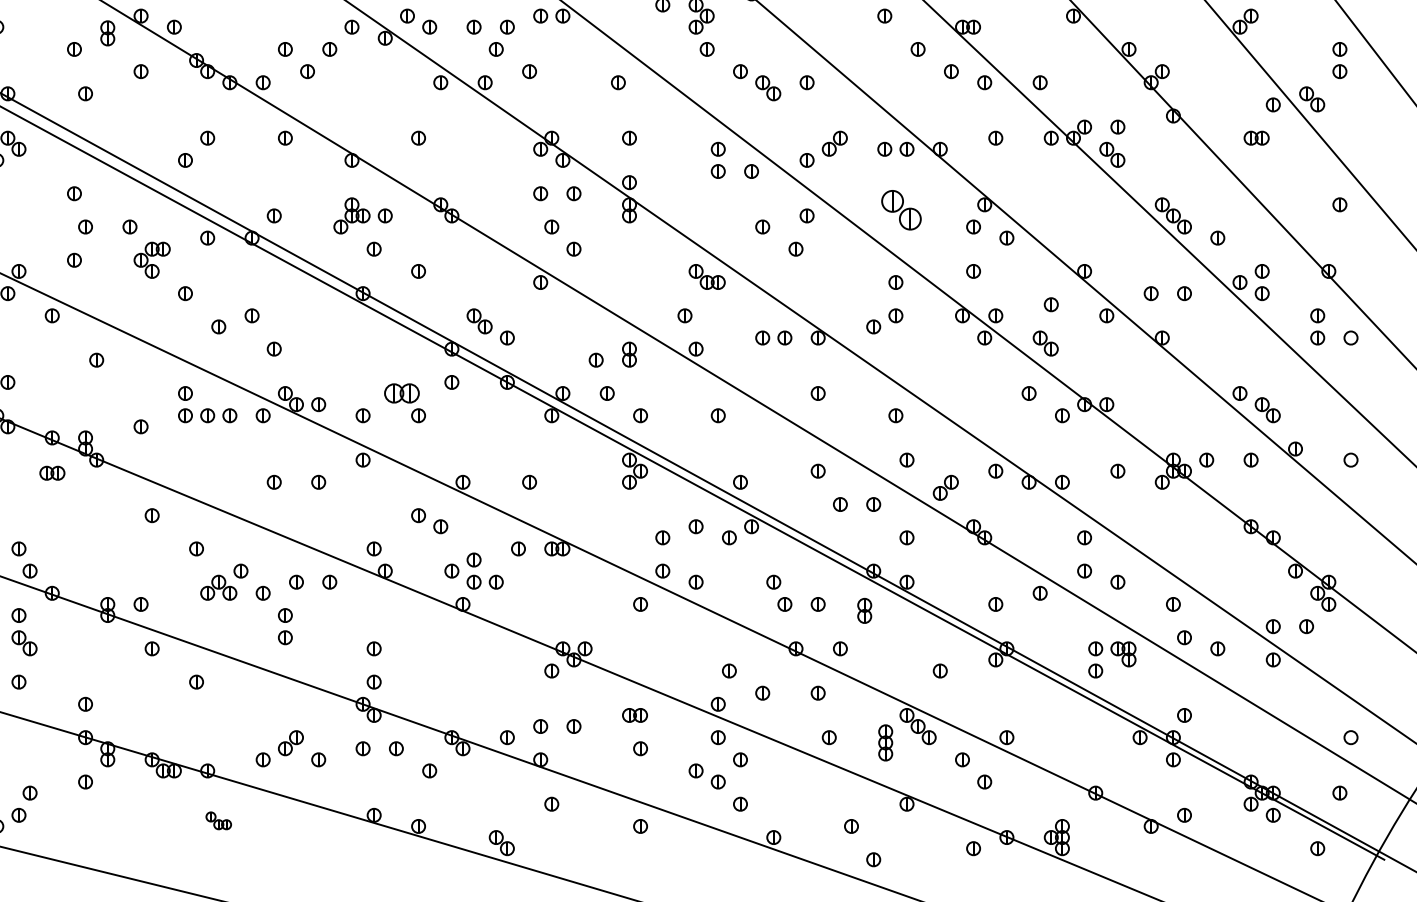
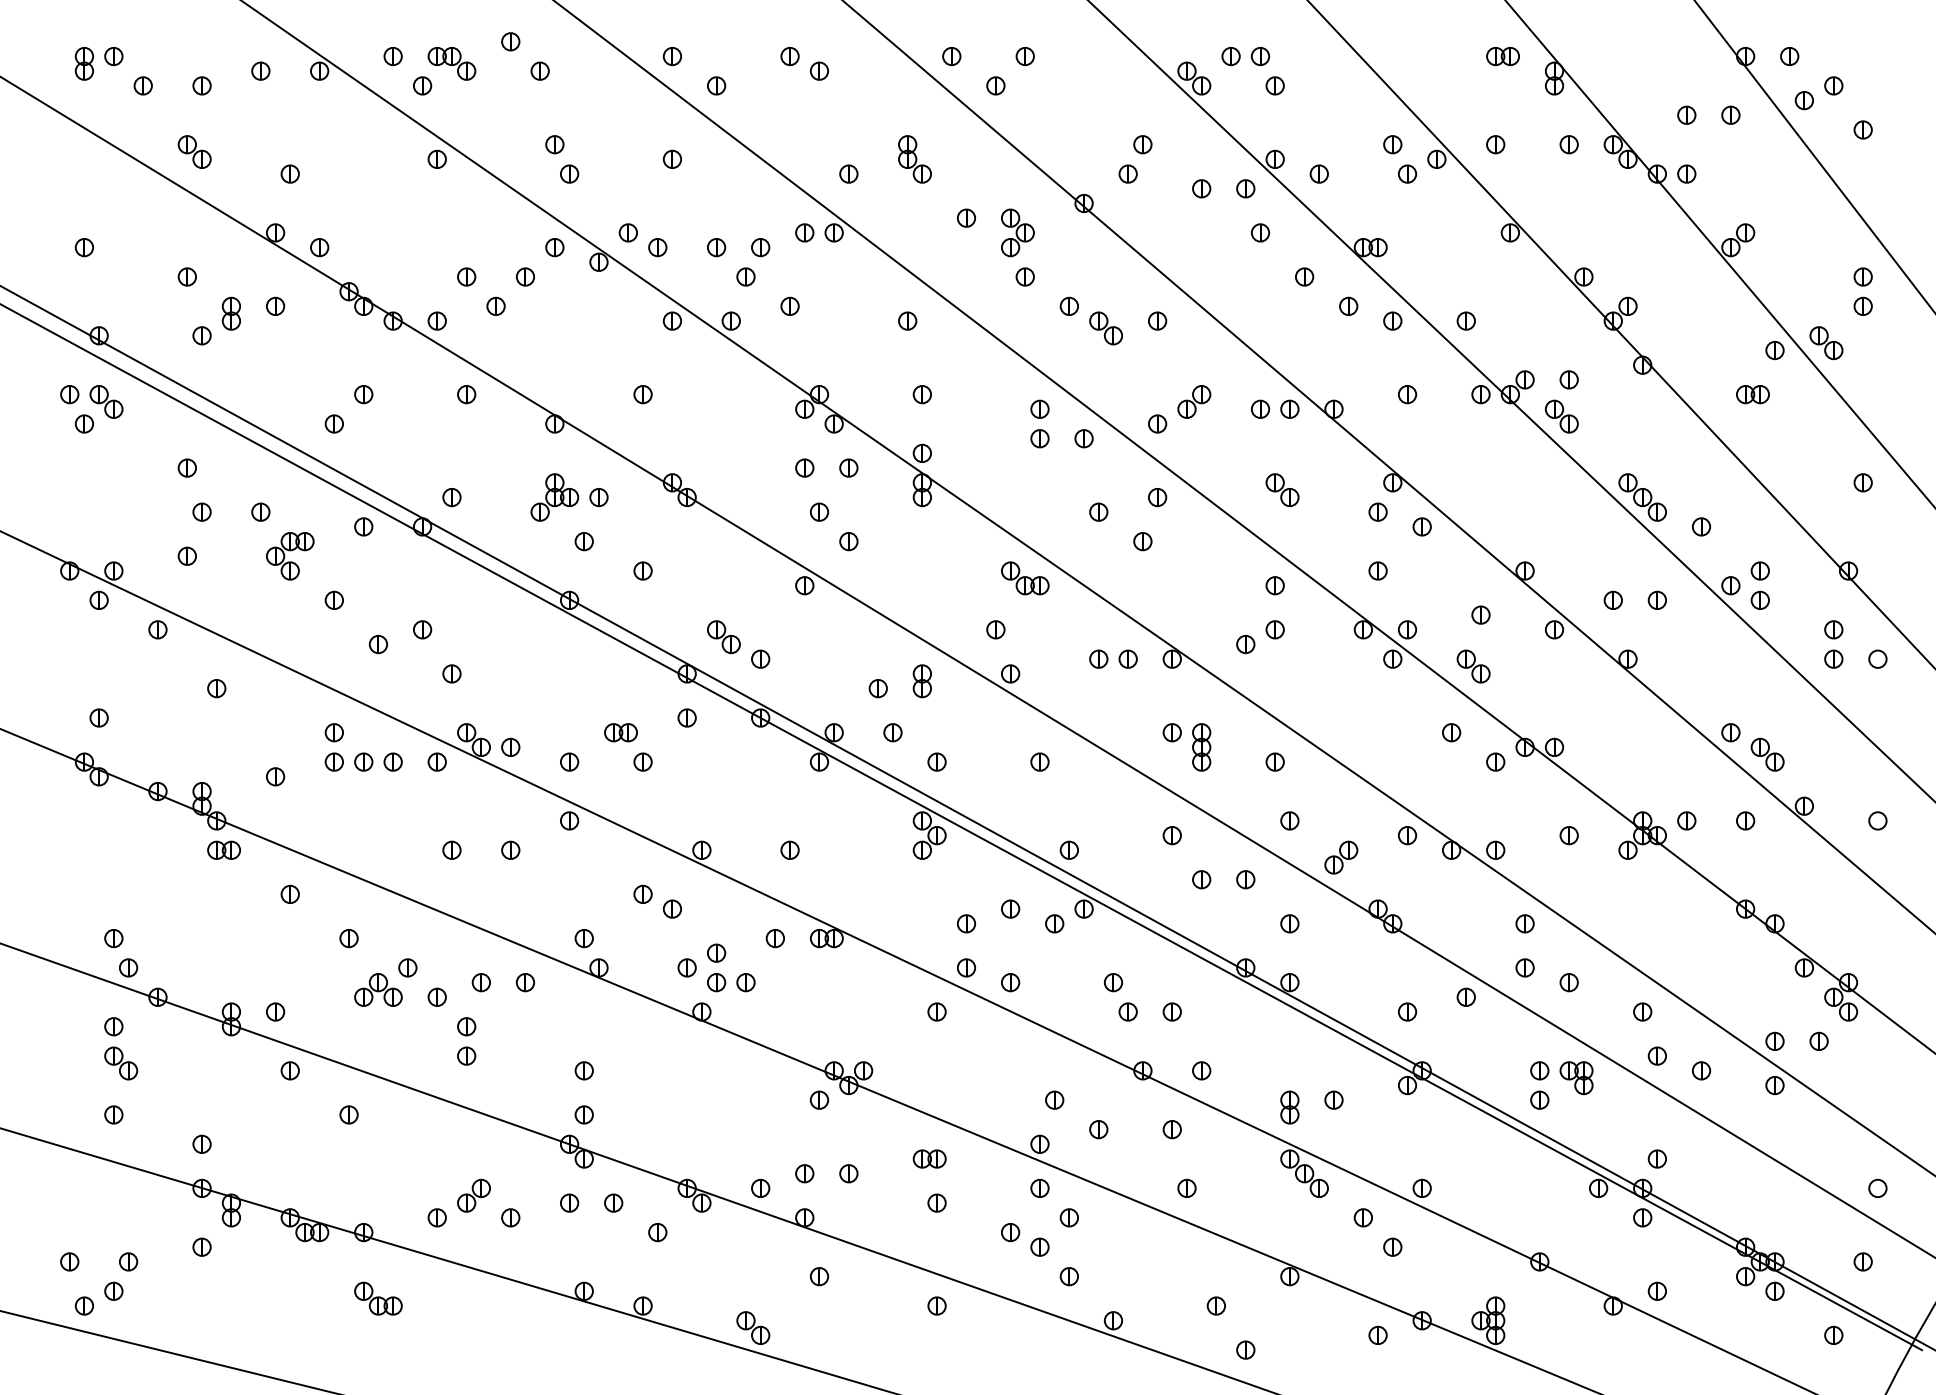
part: (107, 33) -> (230, 313), moved
part: (901, 210) -> (1282, 490), size x0.62
part: (401, 393) -> (620, 732), size x0.71
part: (51, 472) -> (223, 849), moved
part: (864, 610) -> (1289, 1107), moved
part: (885, 742) -> (1201, 747), moved
part: (218, 820) -> (378, 1298), size x1.43

